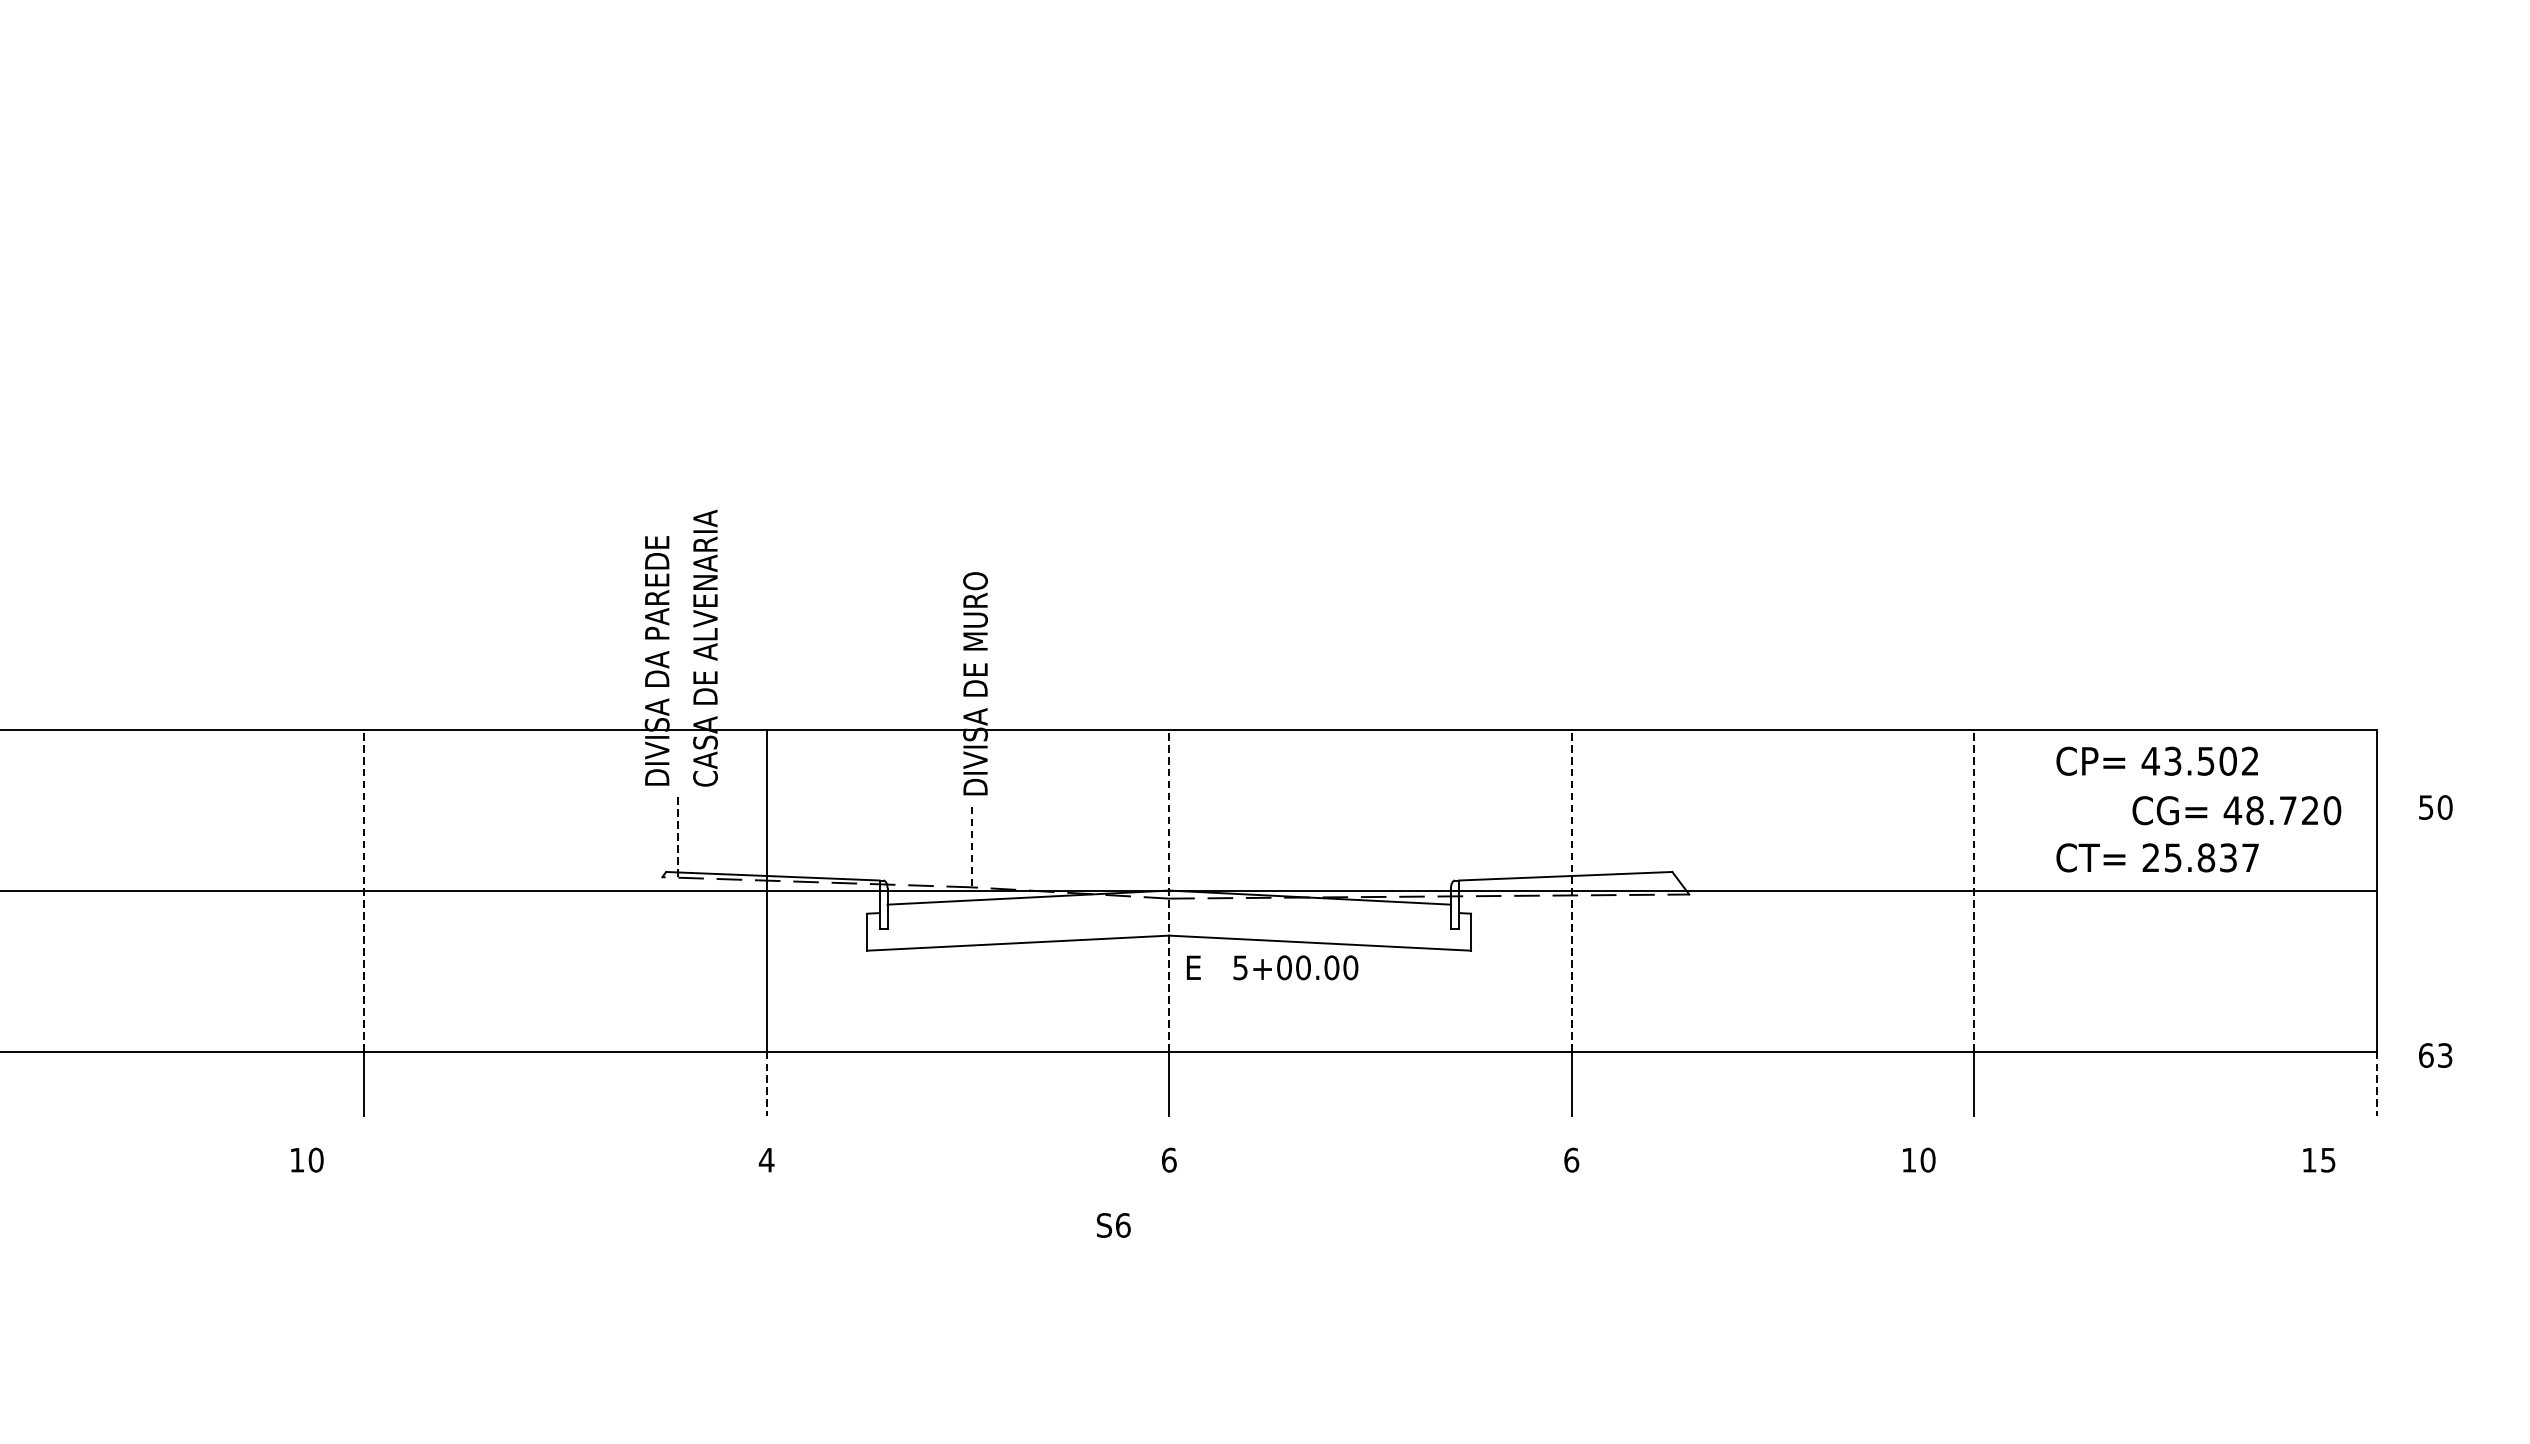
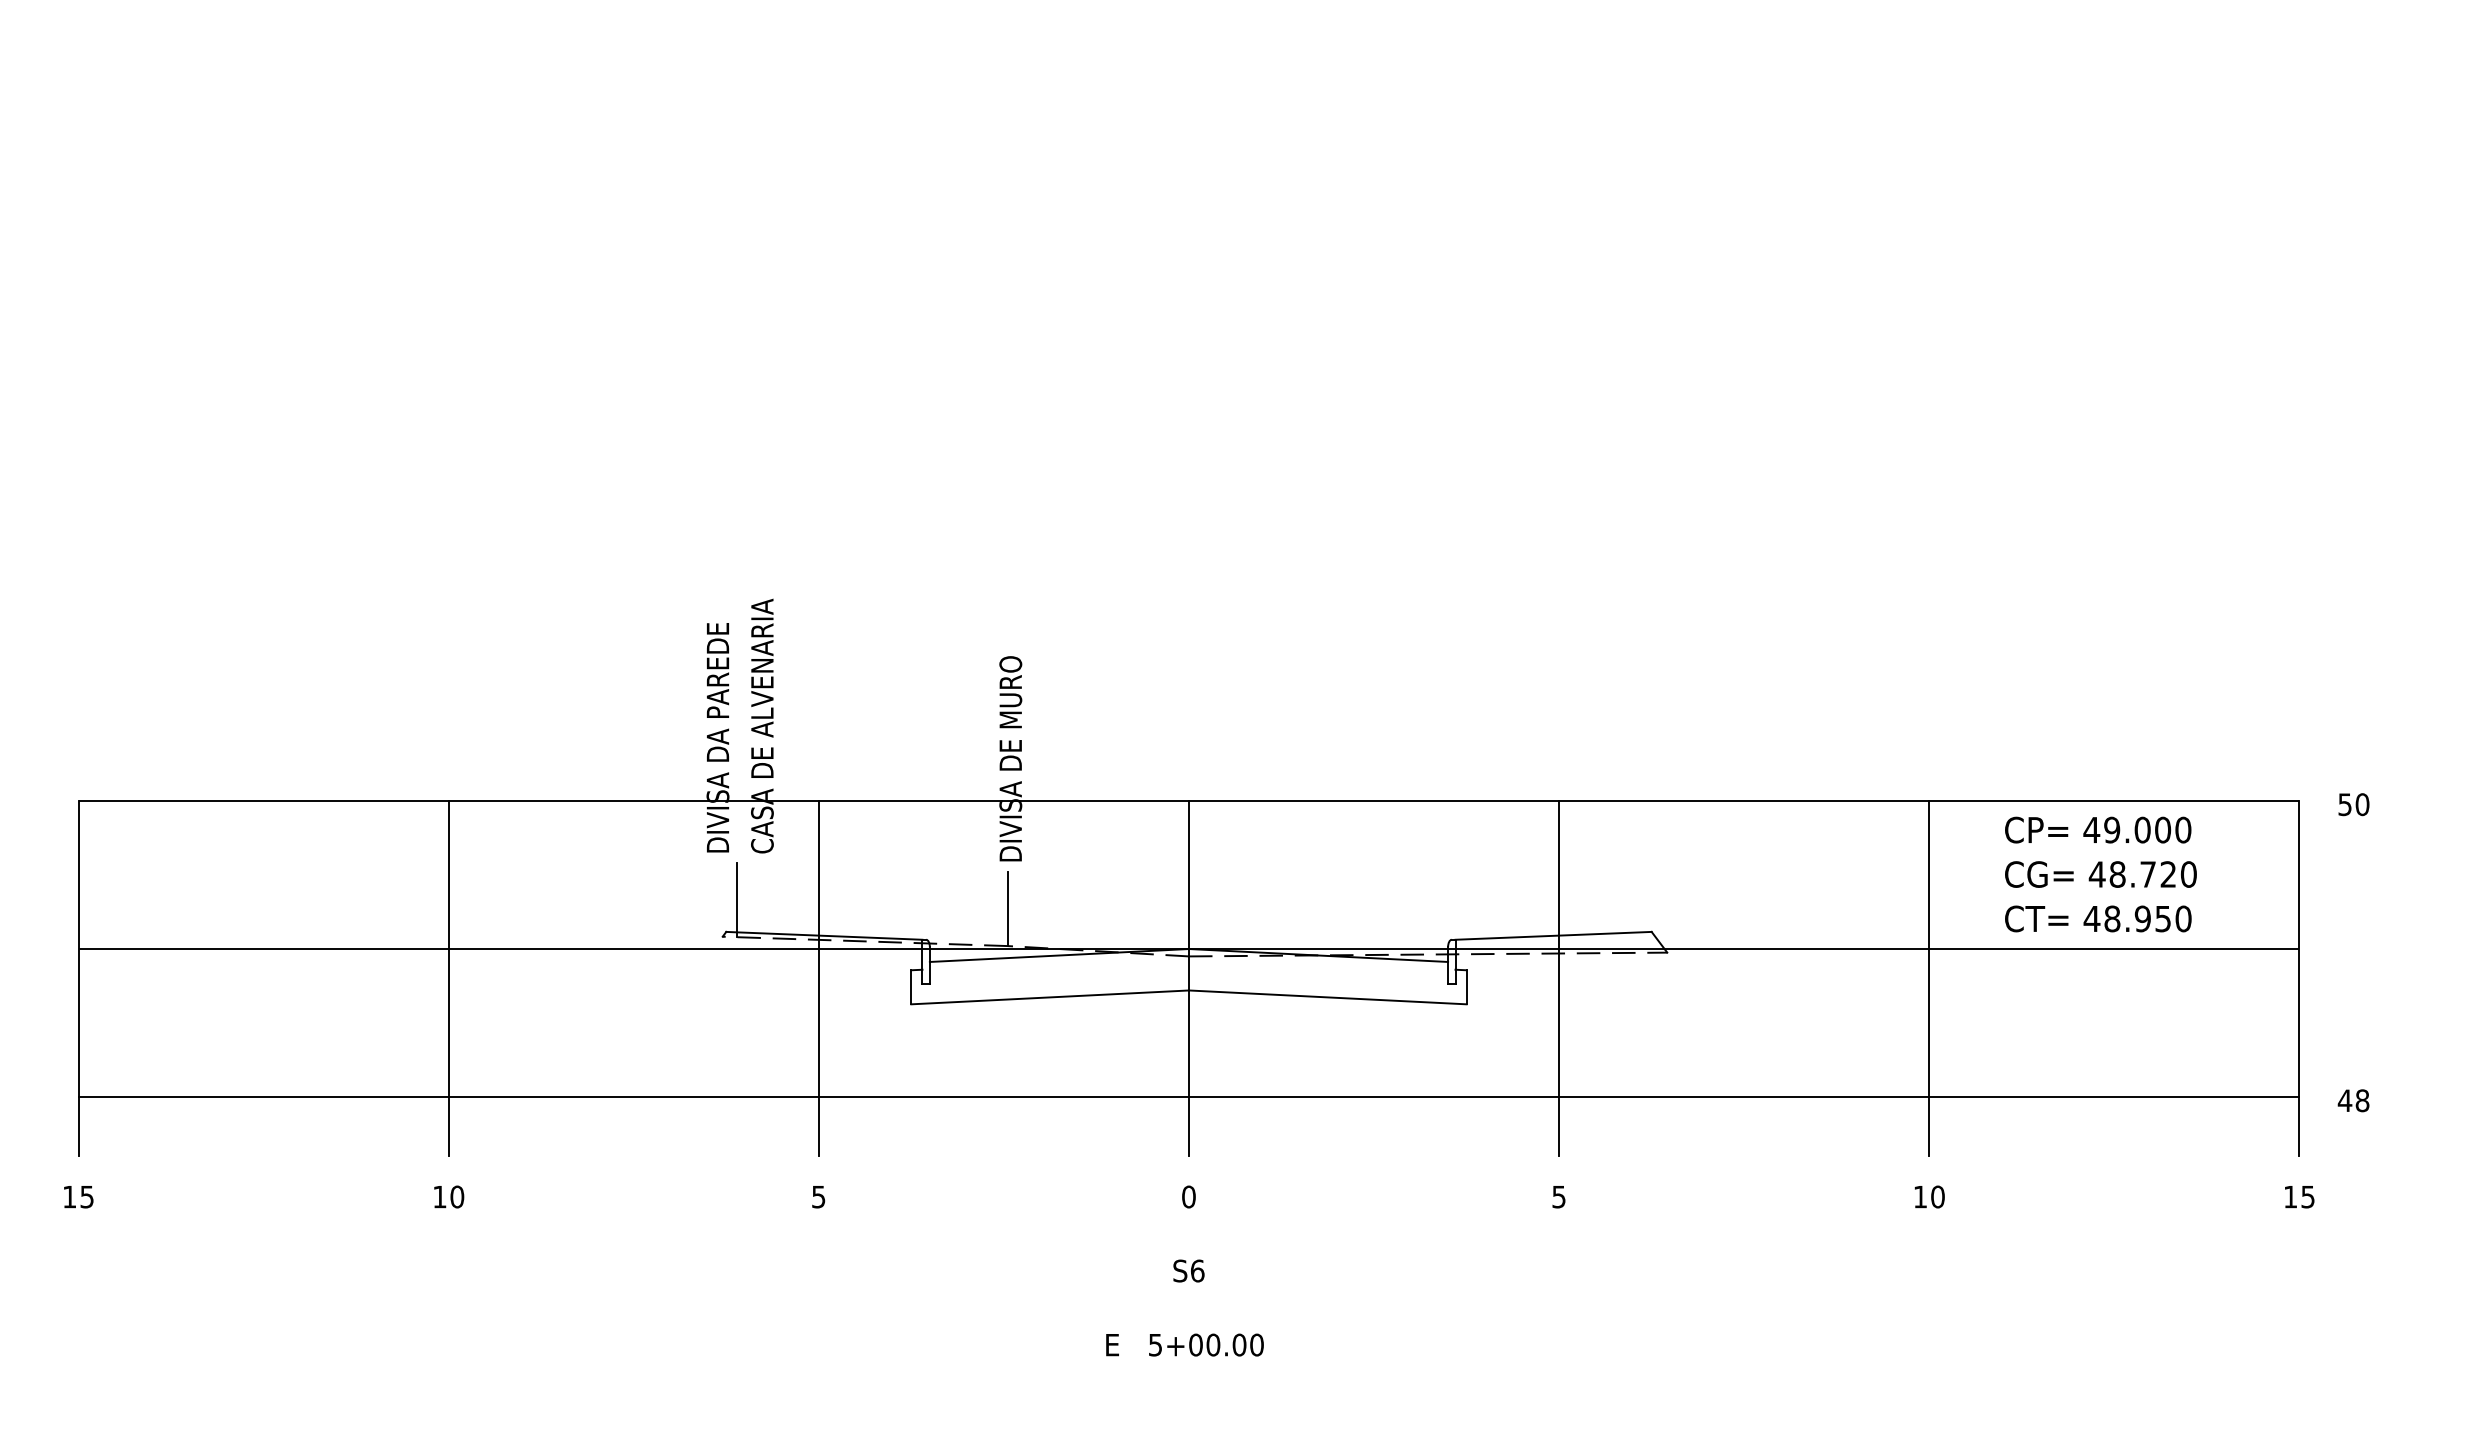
text: (2211, 760) -> (2147, 829), 43.502 -> 49.000
text: (2435, 807) -> (2353, 804), moved
text: (2236, 810) -> (2100, 874), moved
line: (677, 837) -> (736, 900), dashed -> solid
line: (971, 847) -> (1007, 909), dashed -> solid
text: (2200, 857) -> (2137, 918), 25.837 -> 48.950
line: (364, 890) -> (448, 948), dashed -> solid
line: (1168, 890) -> (1188, 948), dashed -> solid
line: (1572, 890) -> (1559, 948), dashed -> solid
line: (1974, 890) -> (1929, 948), dashed -> solid
text: (1272, 967) -> (1184, 1344), moved
text: (2435, 1055) -> (2353, 1100), 63 -> 48
line: (766, 1083) -> (818, 1126), dashed -> solid
line: (2376, 1083) -> (2299, 1126), dashed -> solid
text: (307, 1159) -> (449, 1196), moved
text: (1168, 1159) -> (1188, 1196), 6 -> 0
text: (1572, 1159) -> (1559, 1196), 6 -> 5
text: (1918, 1159) -> (1929, 1196), moved
text: (766, 1160) -> (818, 1197), 4 -> 5
text: (2319, 1160) -> (2299, 1197), moved
text: (1113, 1224) -> (1188, 1270), moved

